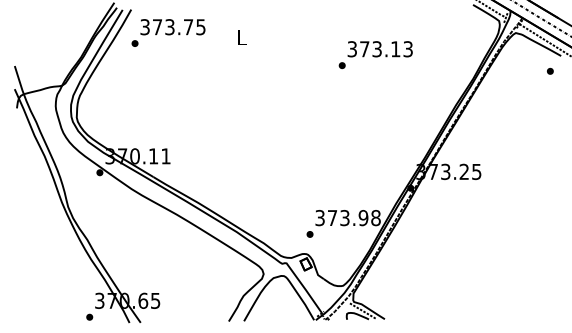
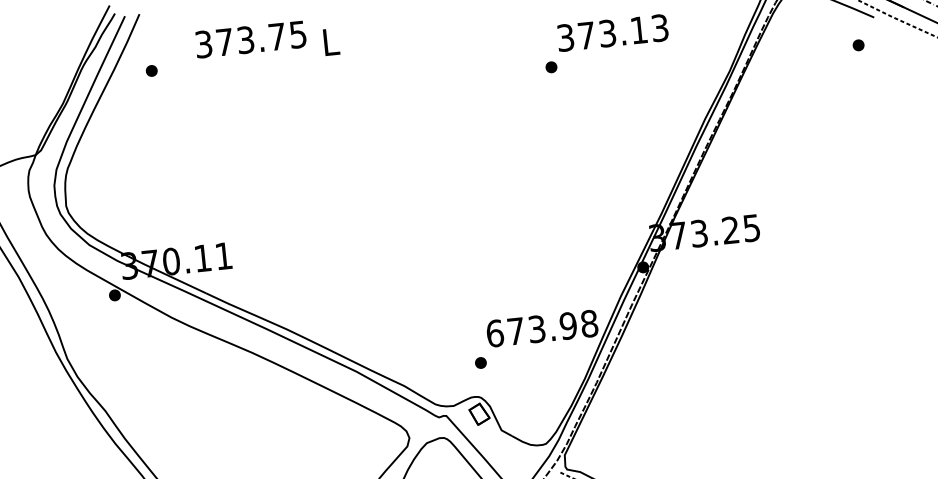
text: (172, 27) -> (250, 40), moved
text: (375, 55) -> (605, 44), moved
text: (320, 217) -> (495, 332), 373.98 -> 673.98

